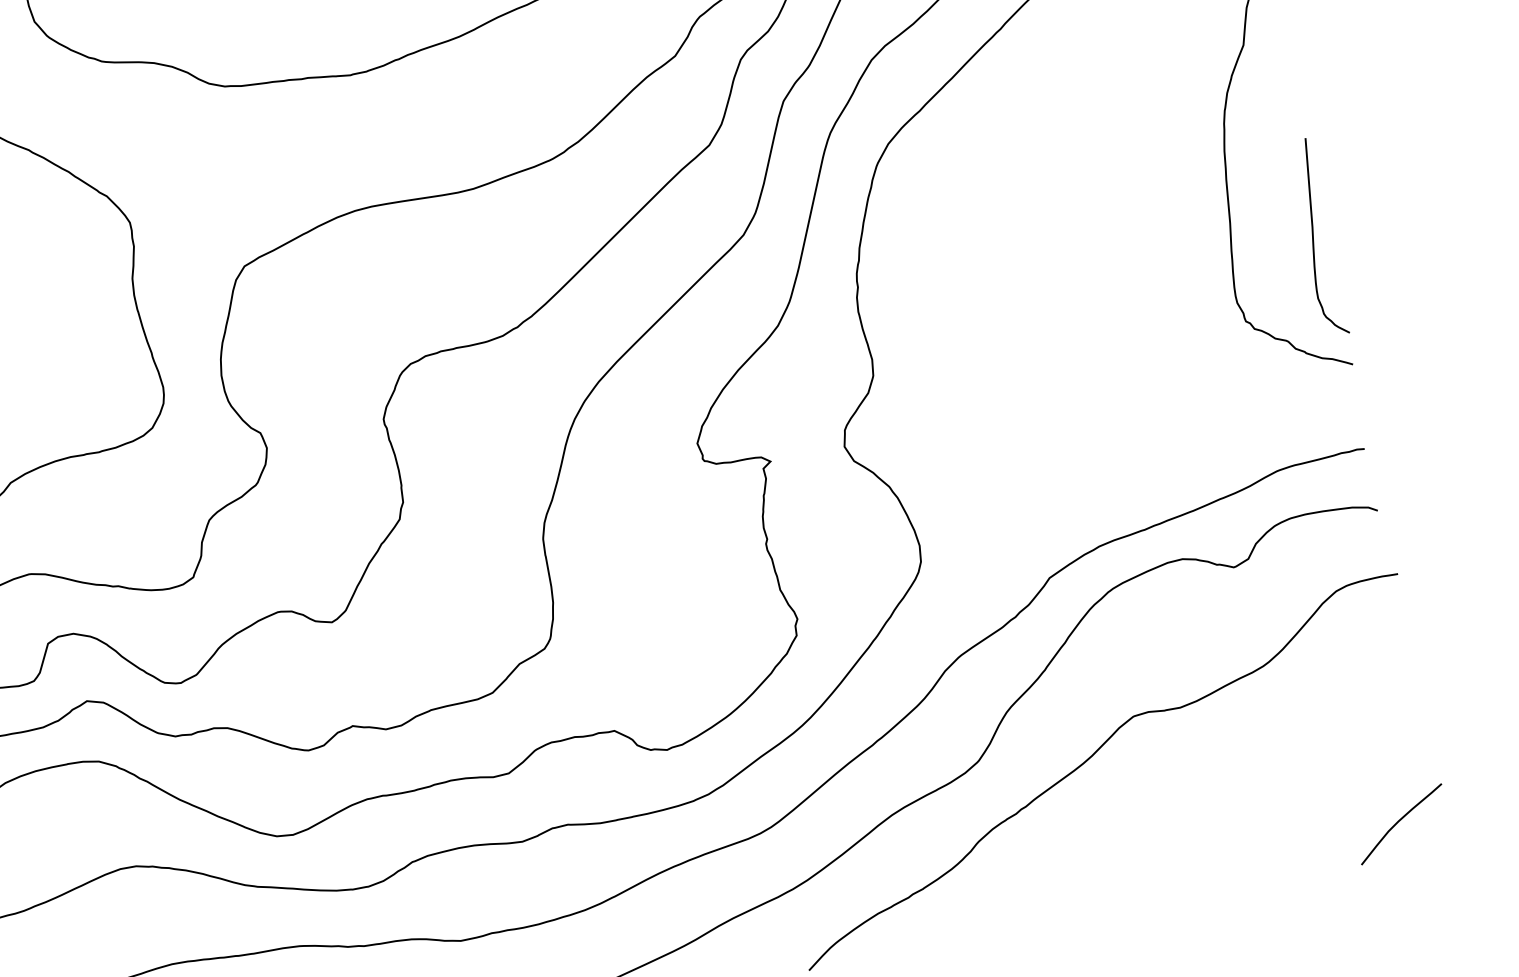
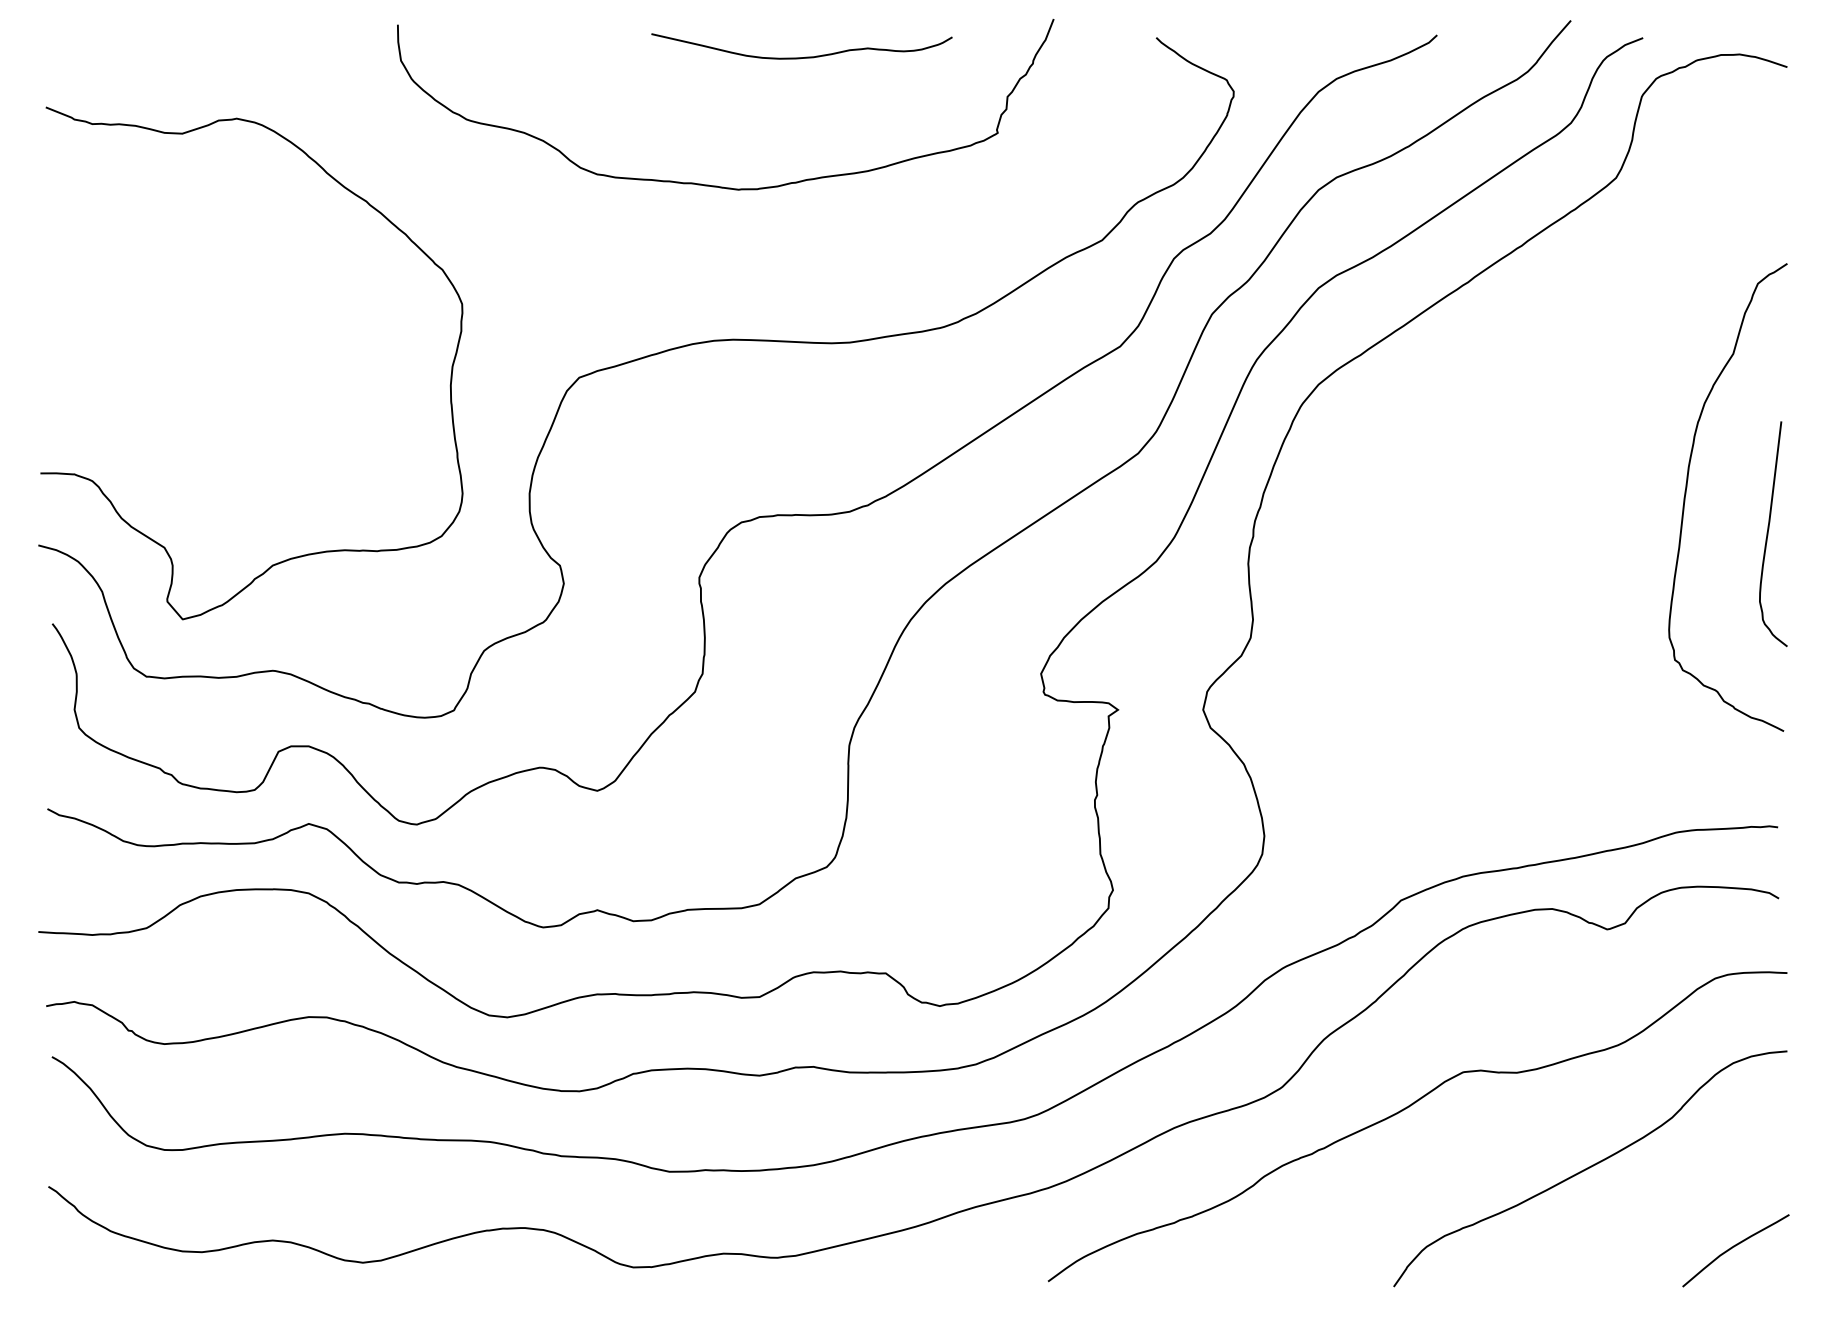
curve: (1313, 238) -> (1768, 534), moved
curve: (1260, 777) -> (1590, 1167), added

